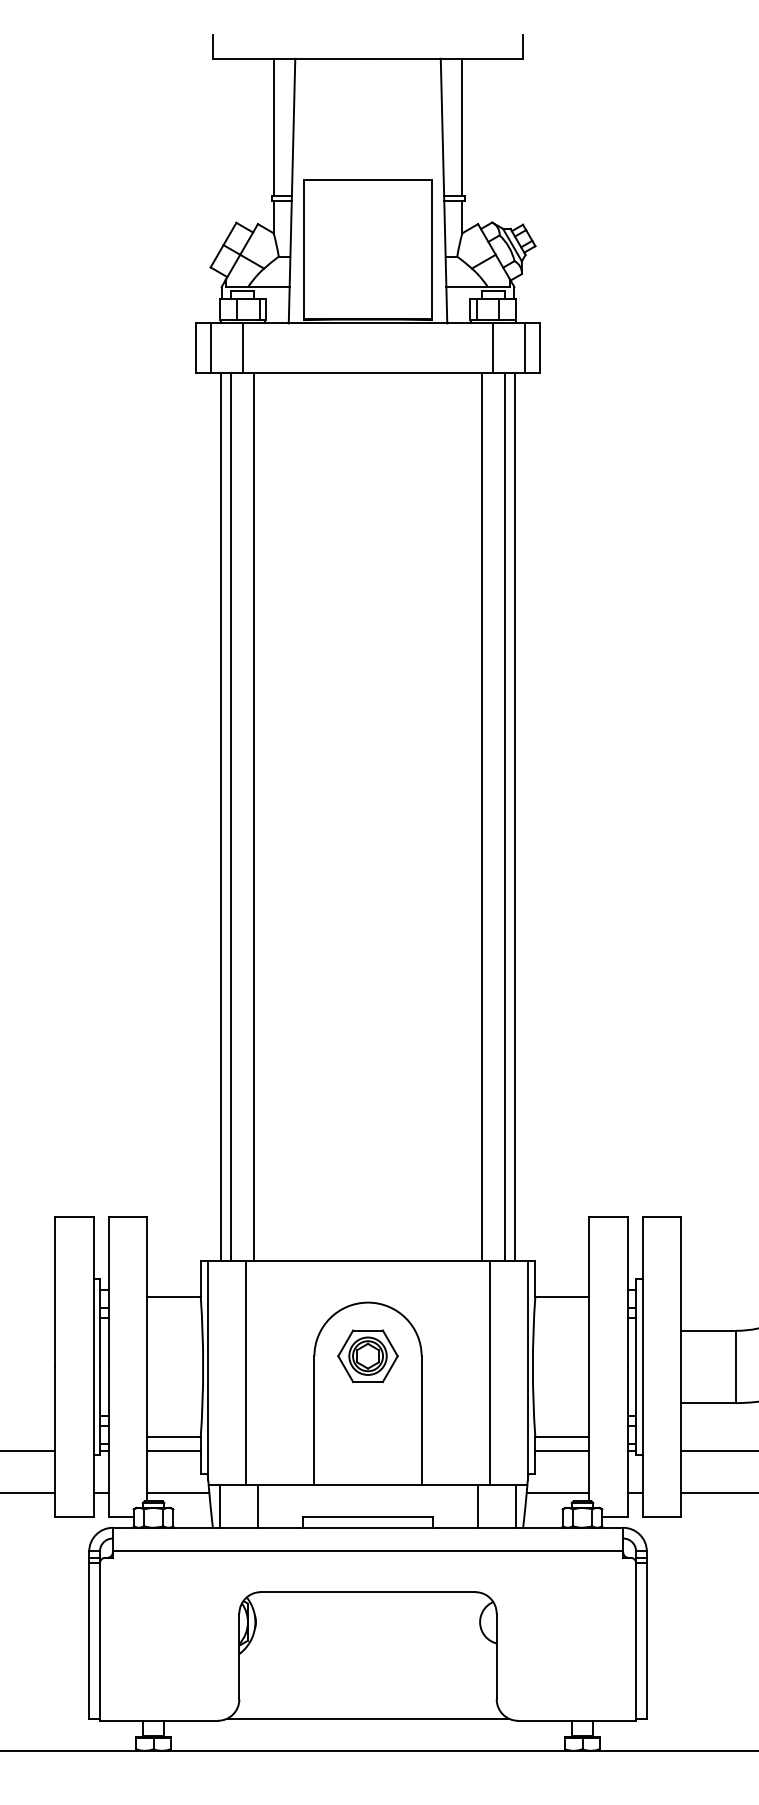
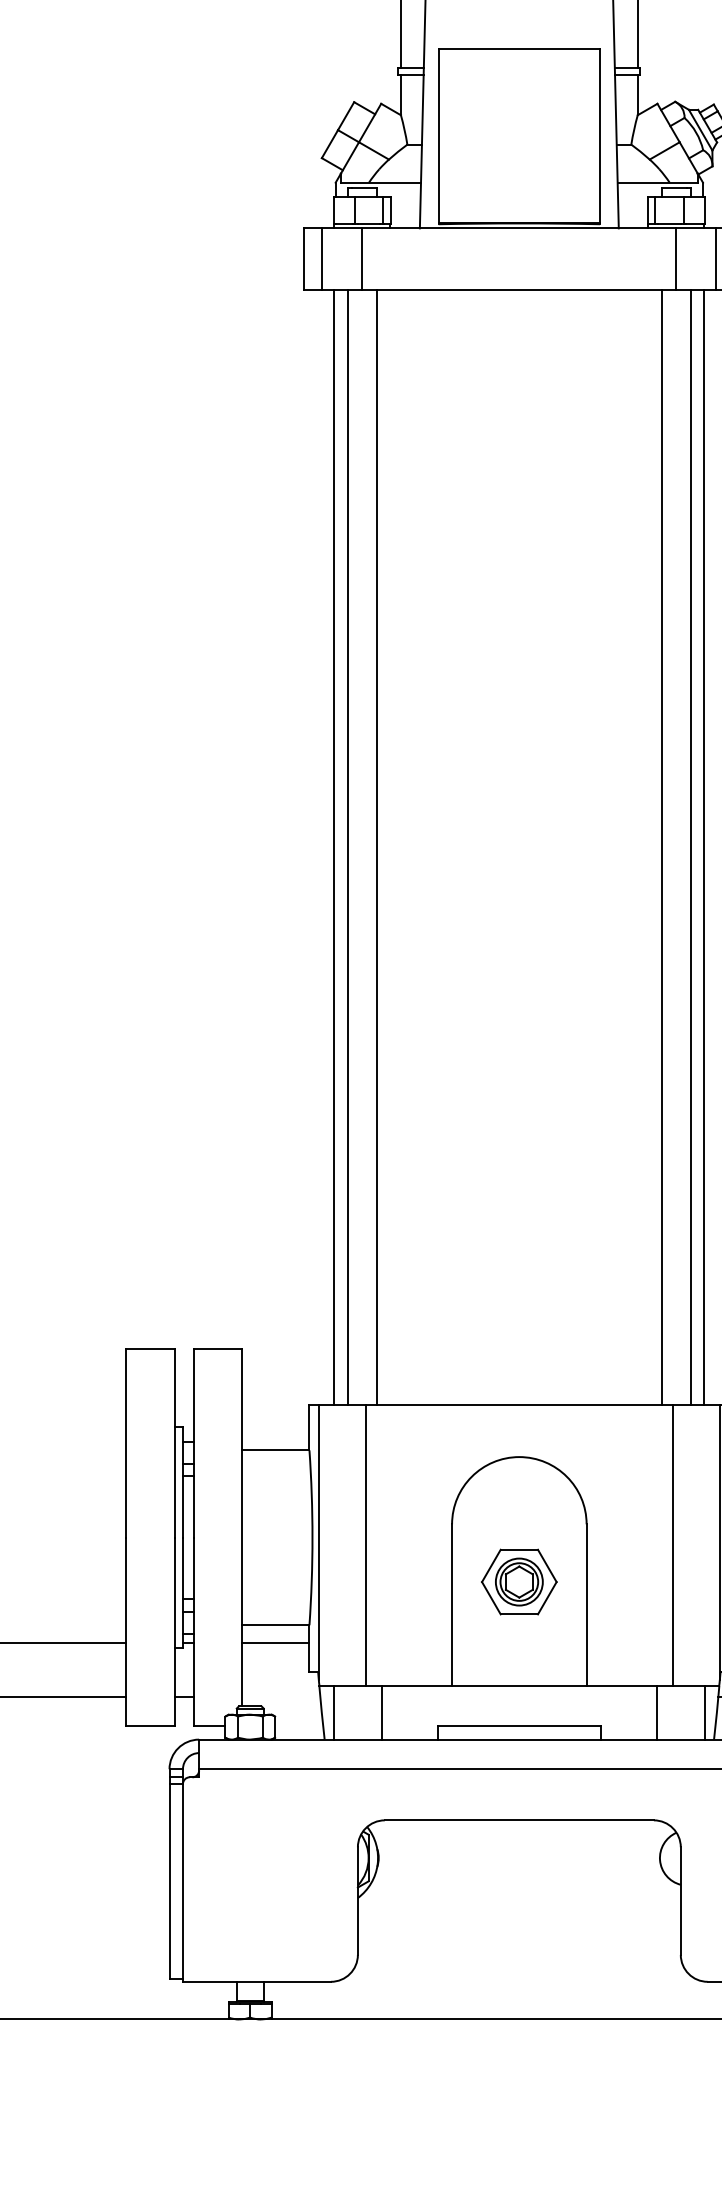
part: (367, 1355) -> (518, 1581), moved
line: (178, 1493) -> (281, 1696), removed
line: (367, 1718) -> (518, 1978), removed

